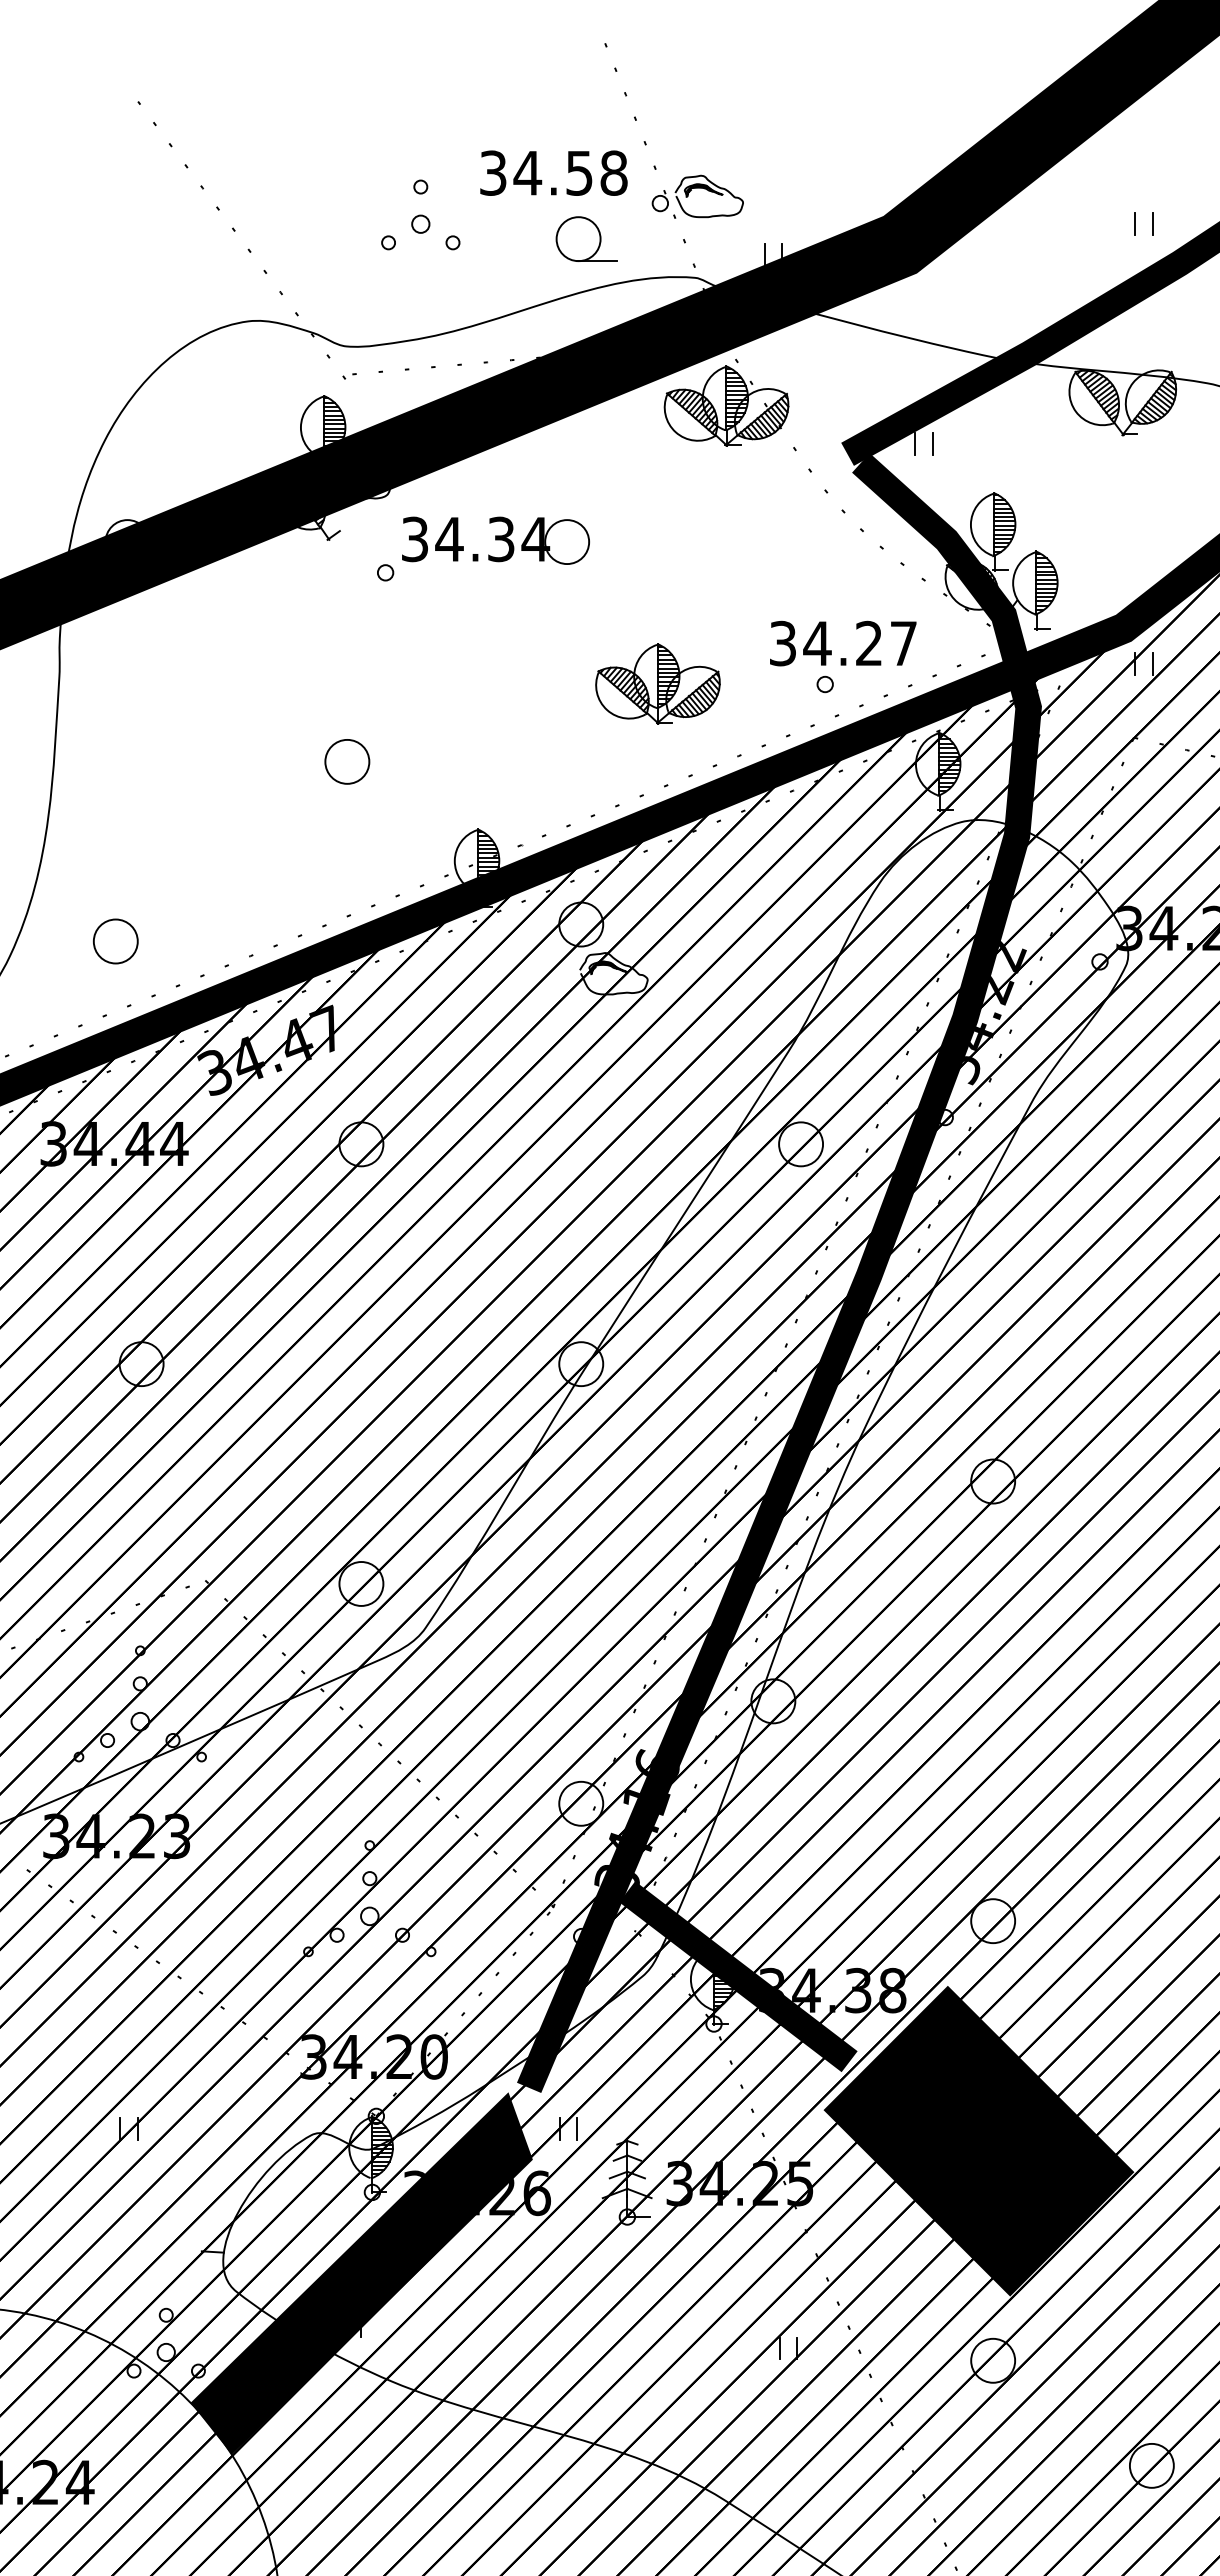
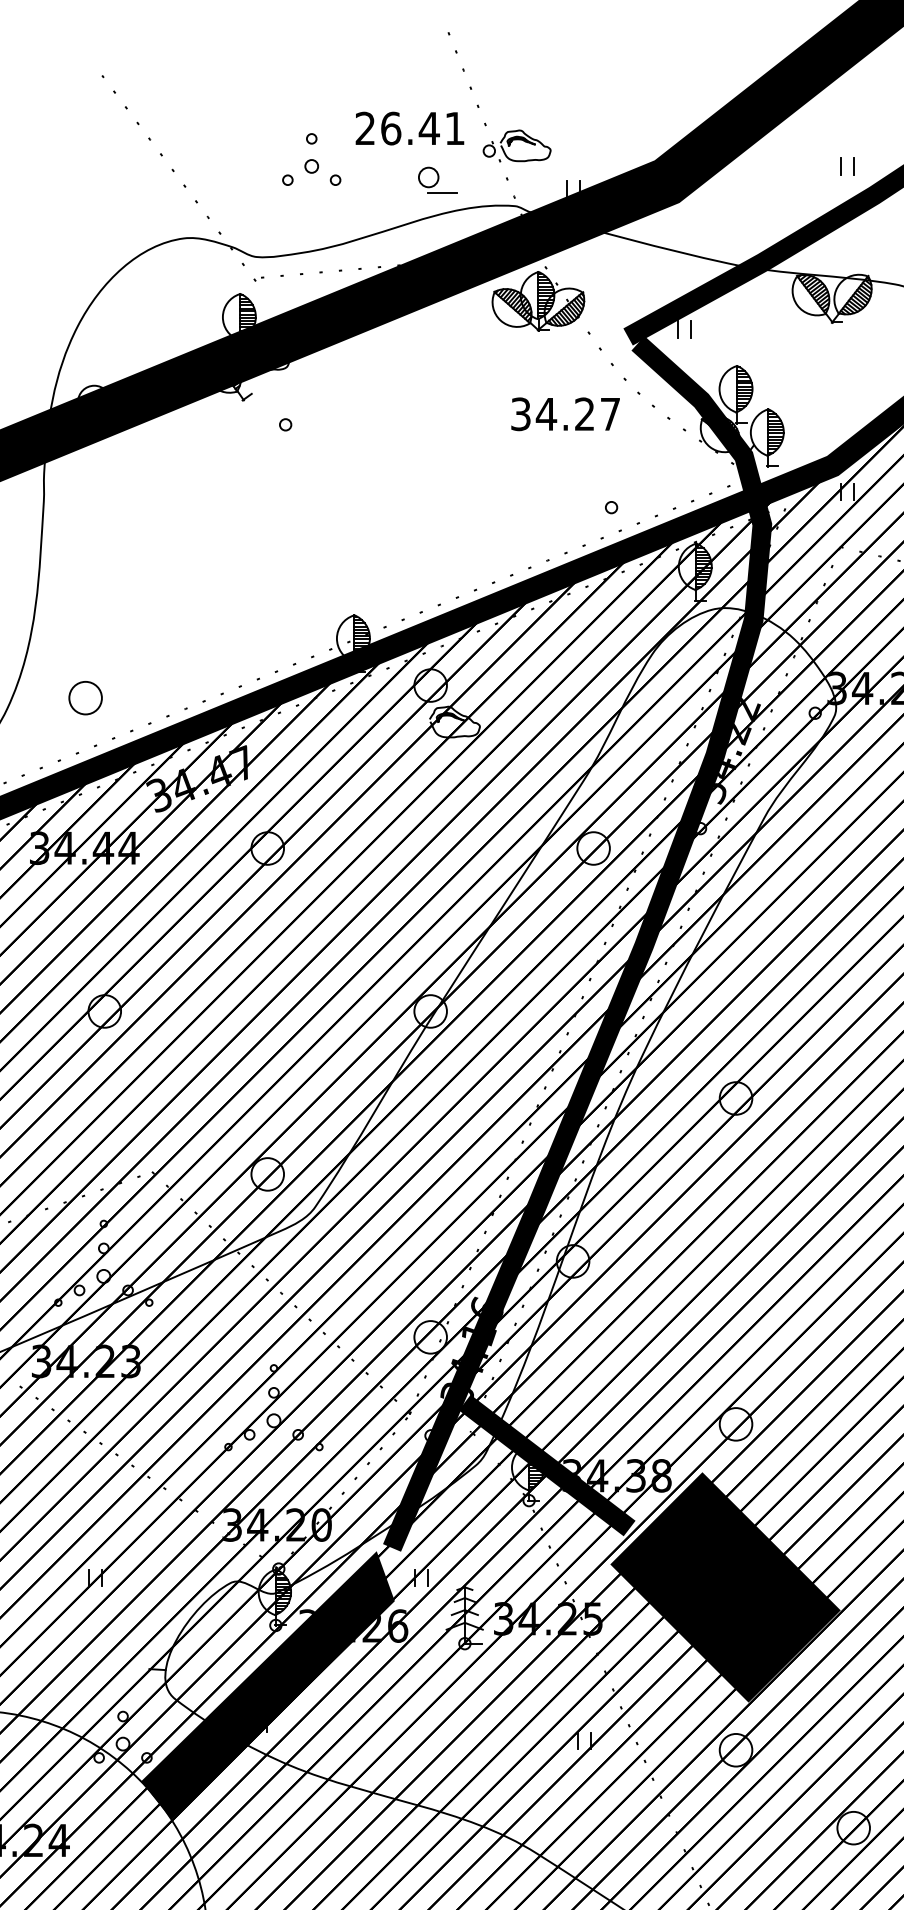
text: (553, 172) -> (410, 128), 34.58 -> 26.41
circle: (578, 239) -> (428, 177), size x0.6
part: (495, 540) -> (367, 400), removed
text: (843, 643) -> (565, 414), moved
part: (657, 683) -> (487, 506), removed
circle: (347, 761) -> (257, 564), removed

